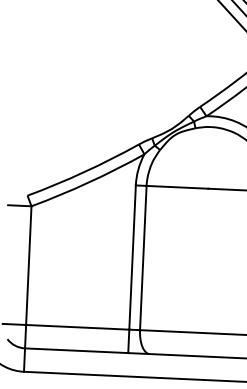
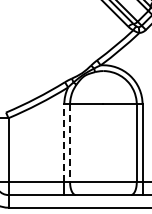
line: (132, 257) -> (64, 143), solid -> dashed
line: (144, 258) -> (70, 143), solid -> dashed

